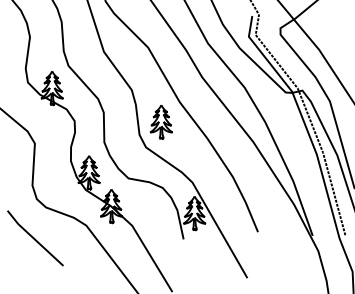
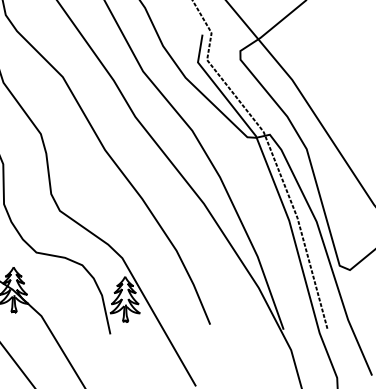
part: (160, 122) -> (79, 177), removed

